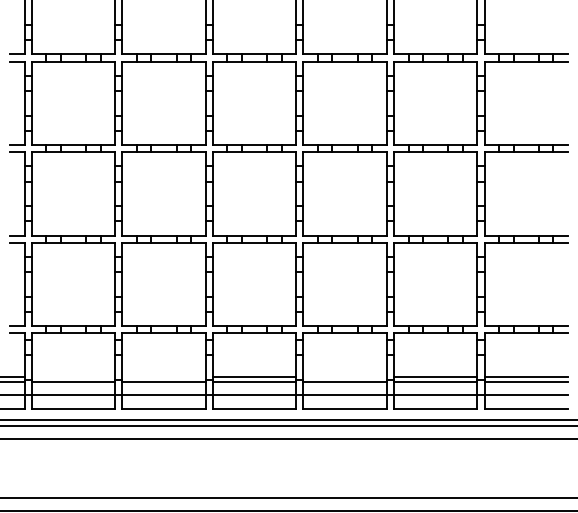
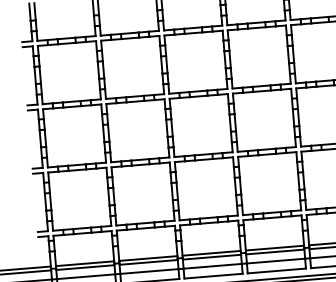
line: (73, 376) -> (85, 263), added
line: (163, 376) -> (147, 258), added
line: (344, 376) -> (274, 248), added

